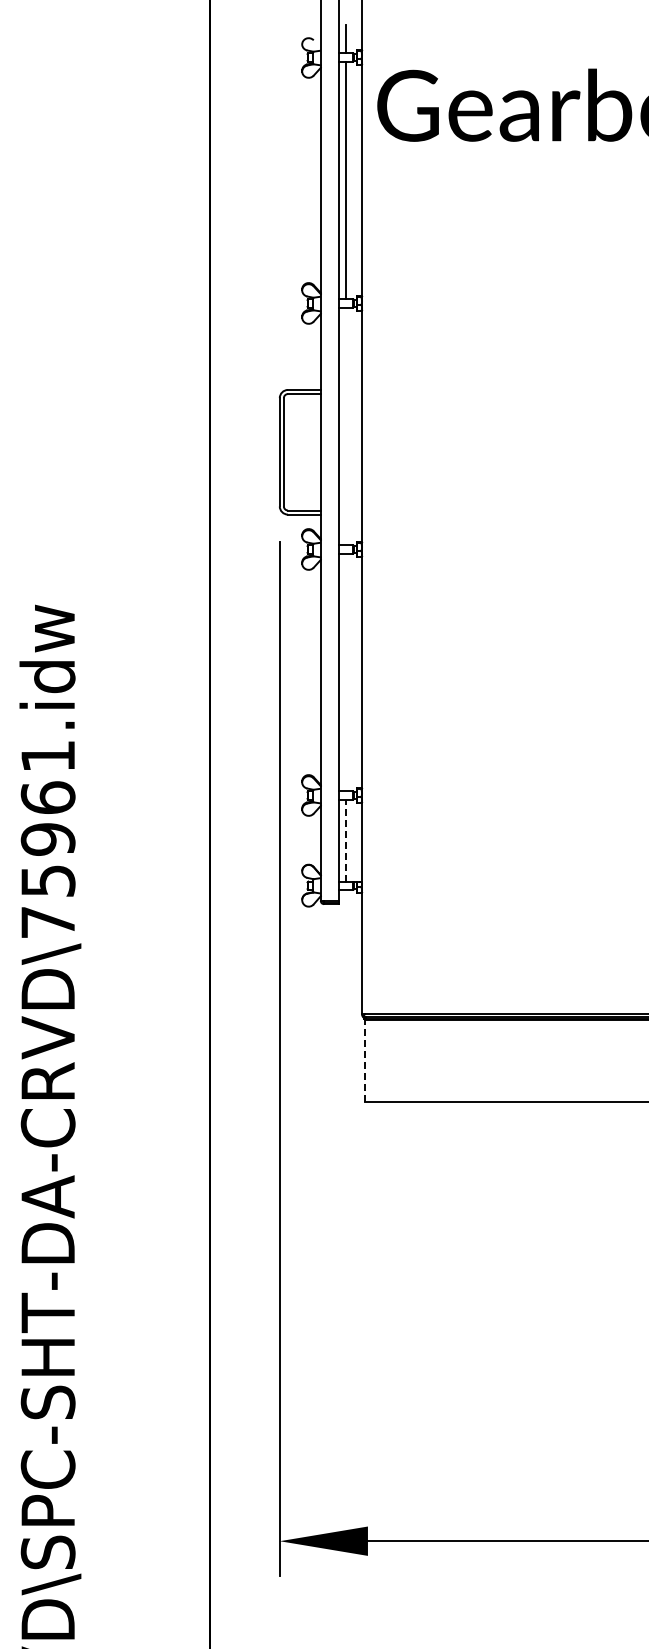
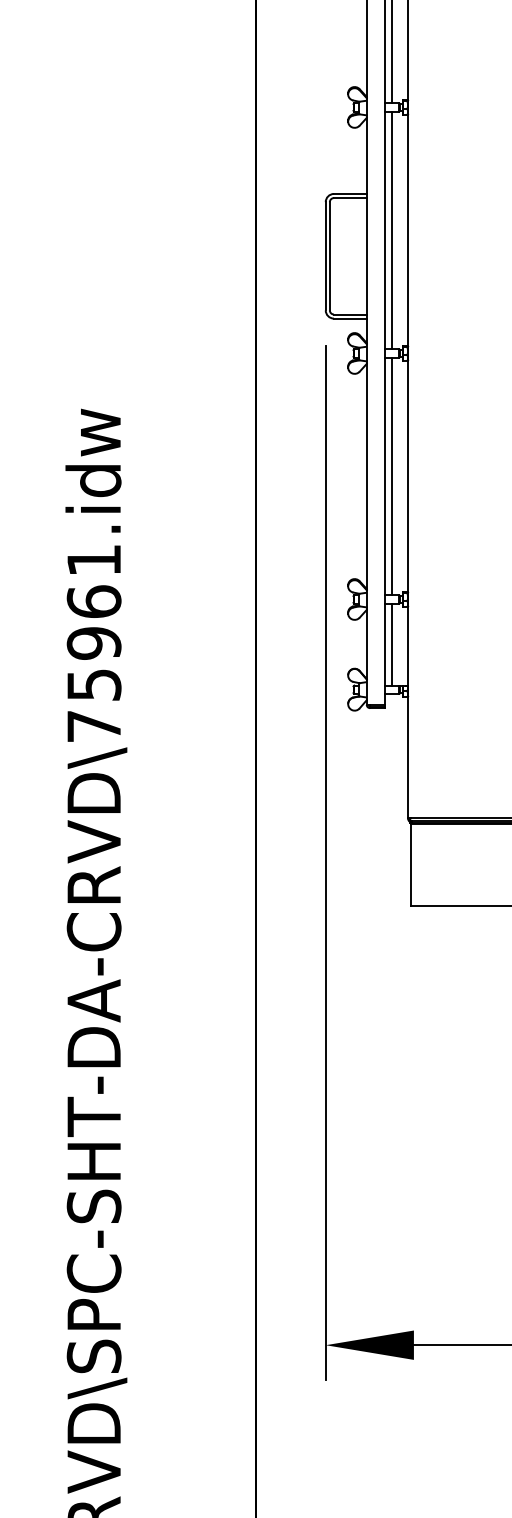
line: (345, 426) -> (391, 230), added
line: (345, 672) -> (391, 476), added
line: (345, 840) -> (391, 644), dashed -> solid
line: (364, 1060) -> (410, 864), dashed -> solid

